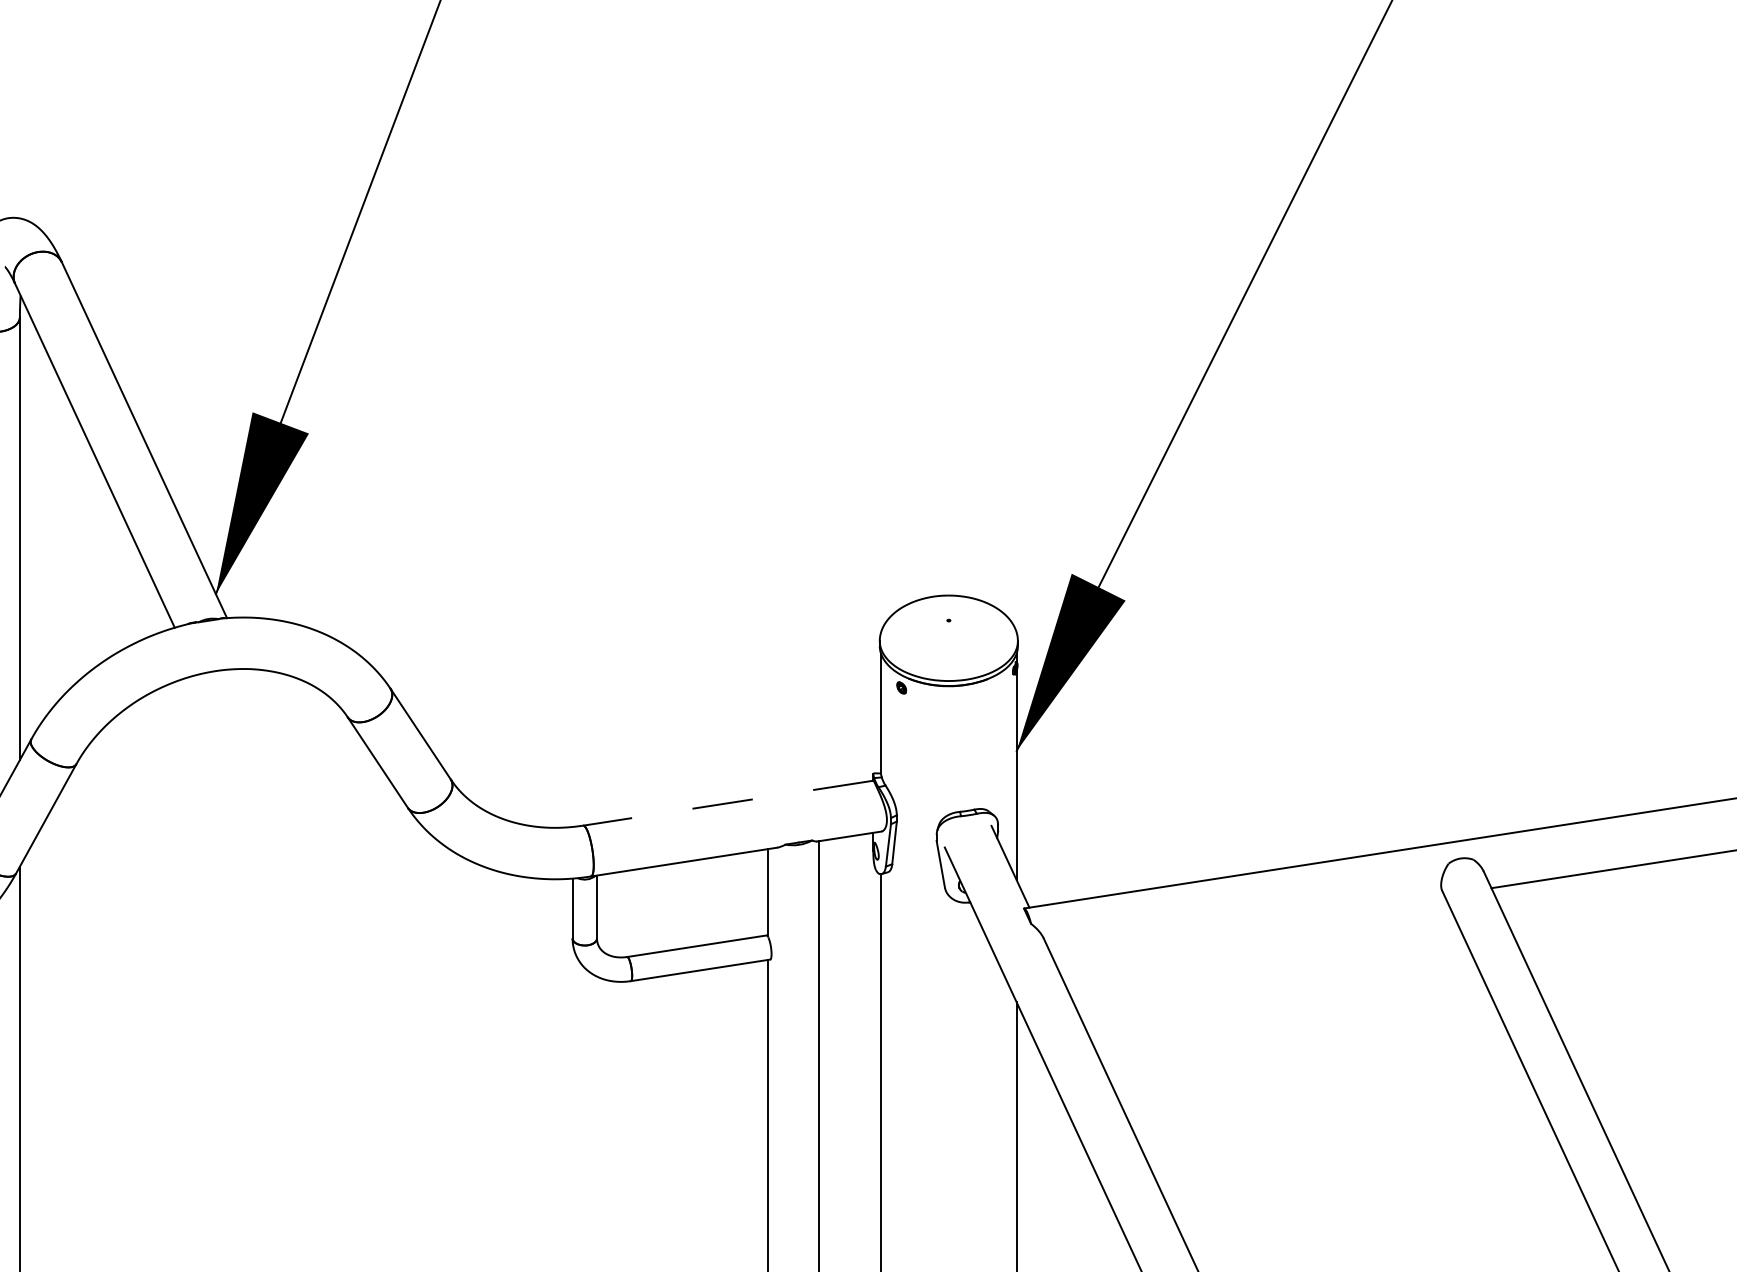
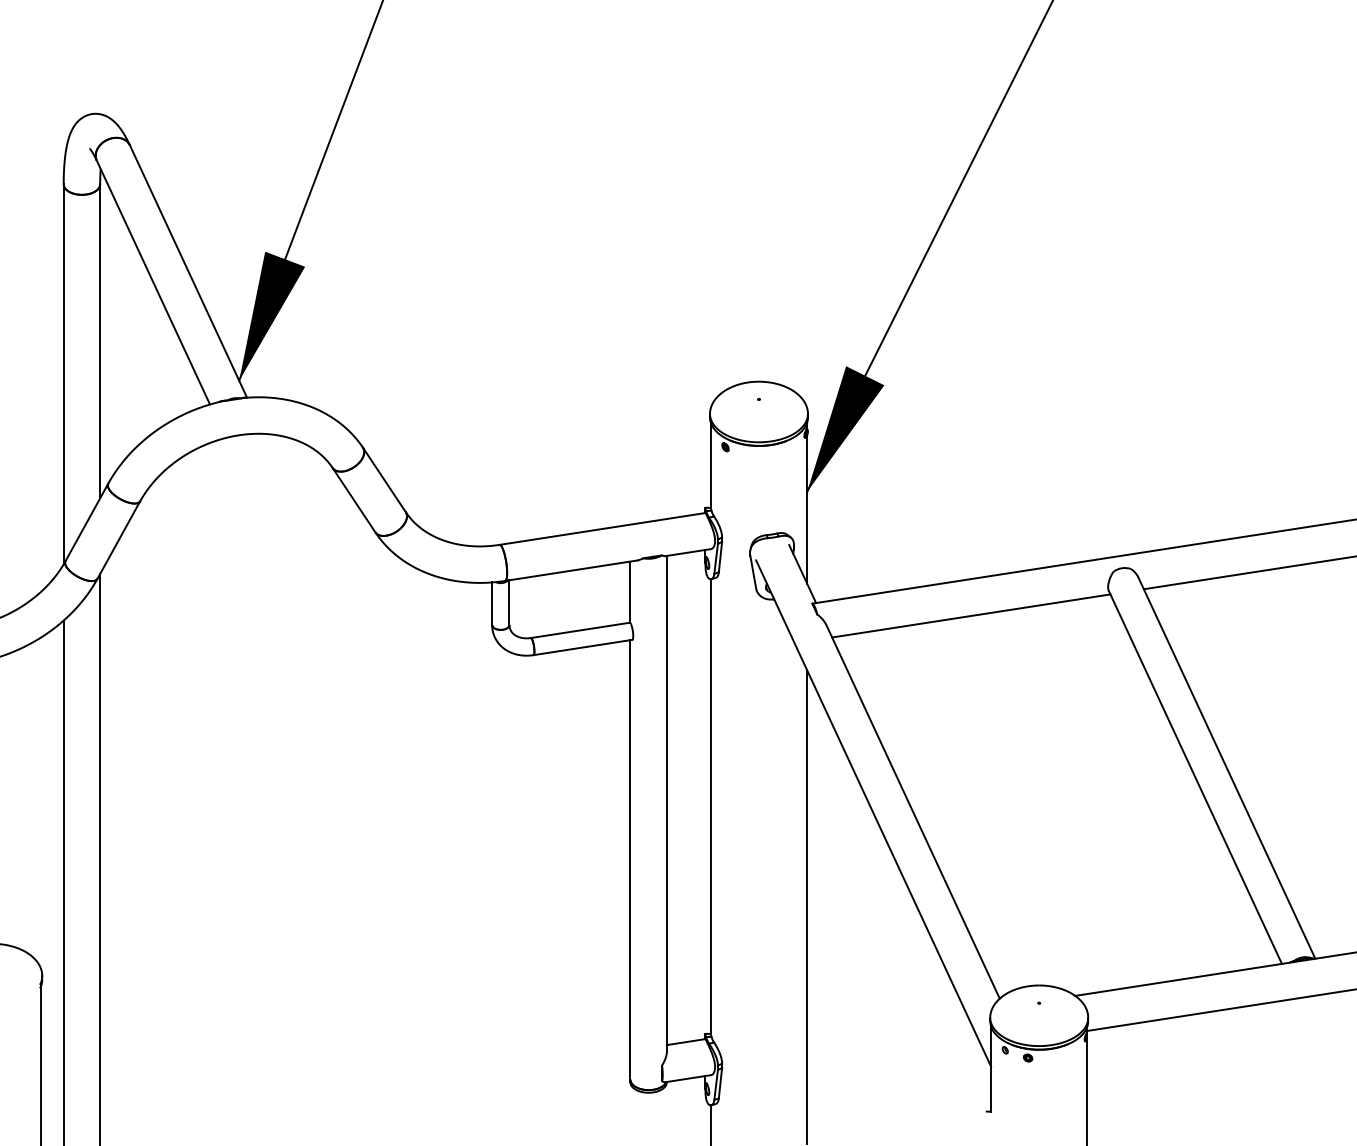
line: (728, 803) -> (602, 529), dashed -> solid
line: (1248, 925) -> (971, 615), added

